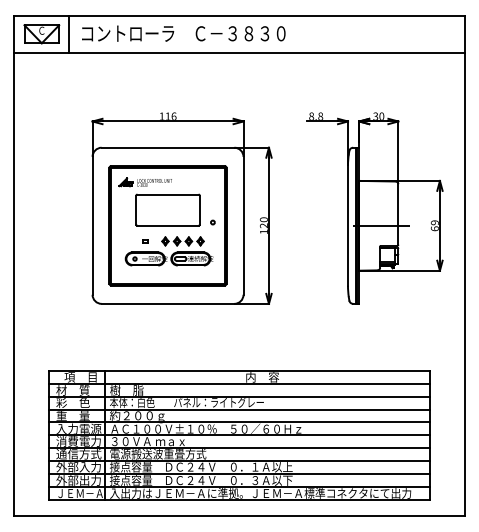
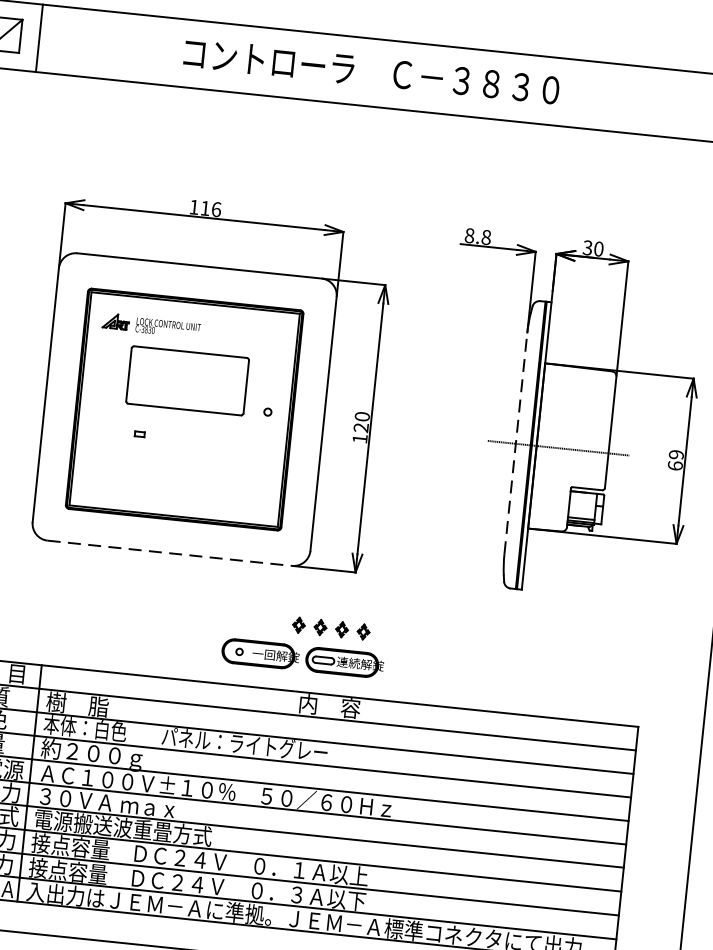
text: (183, 33) -> (371, 71), moved
line: (347, 225) -> (515, 443), solid -> dashed
part: (168, 251) -> (302, 644), moved
line: (168, 303) -> (170, 552), solid -> dashed

